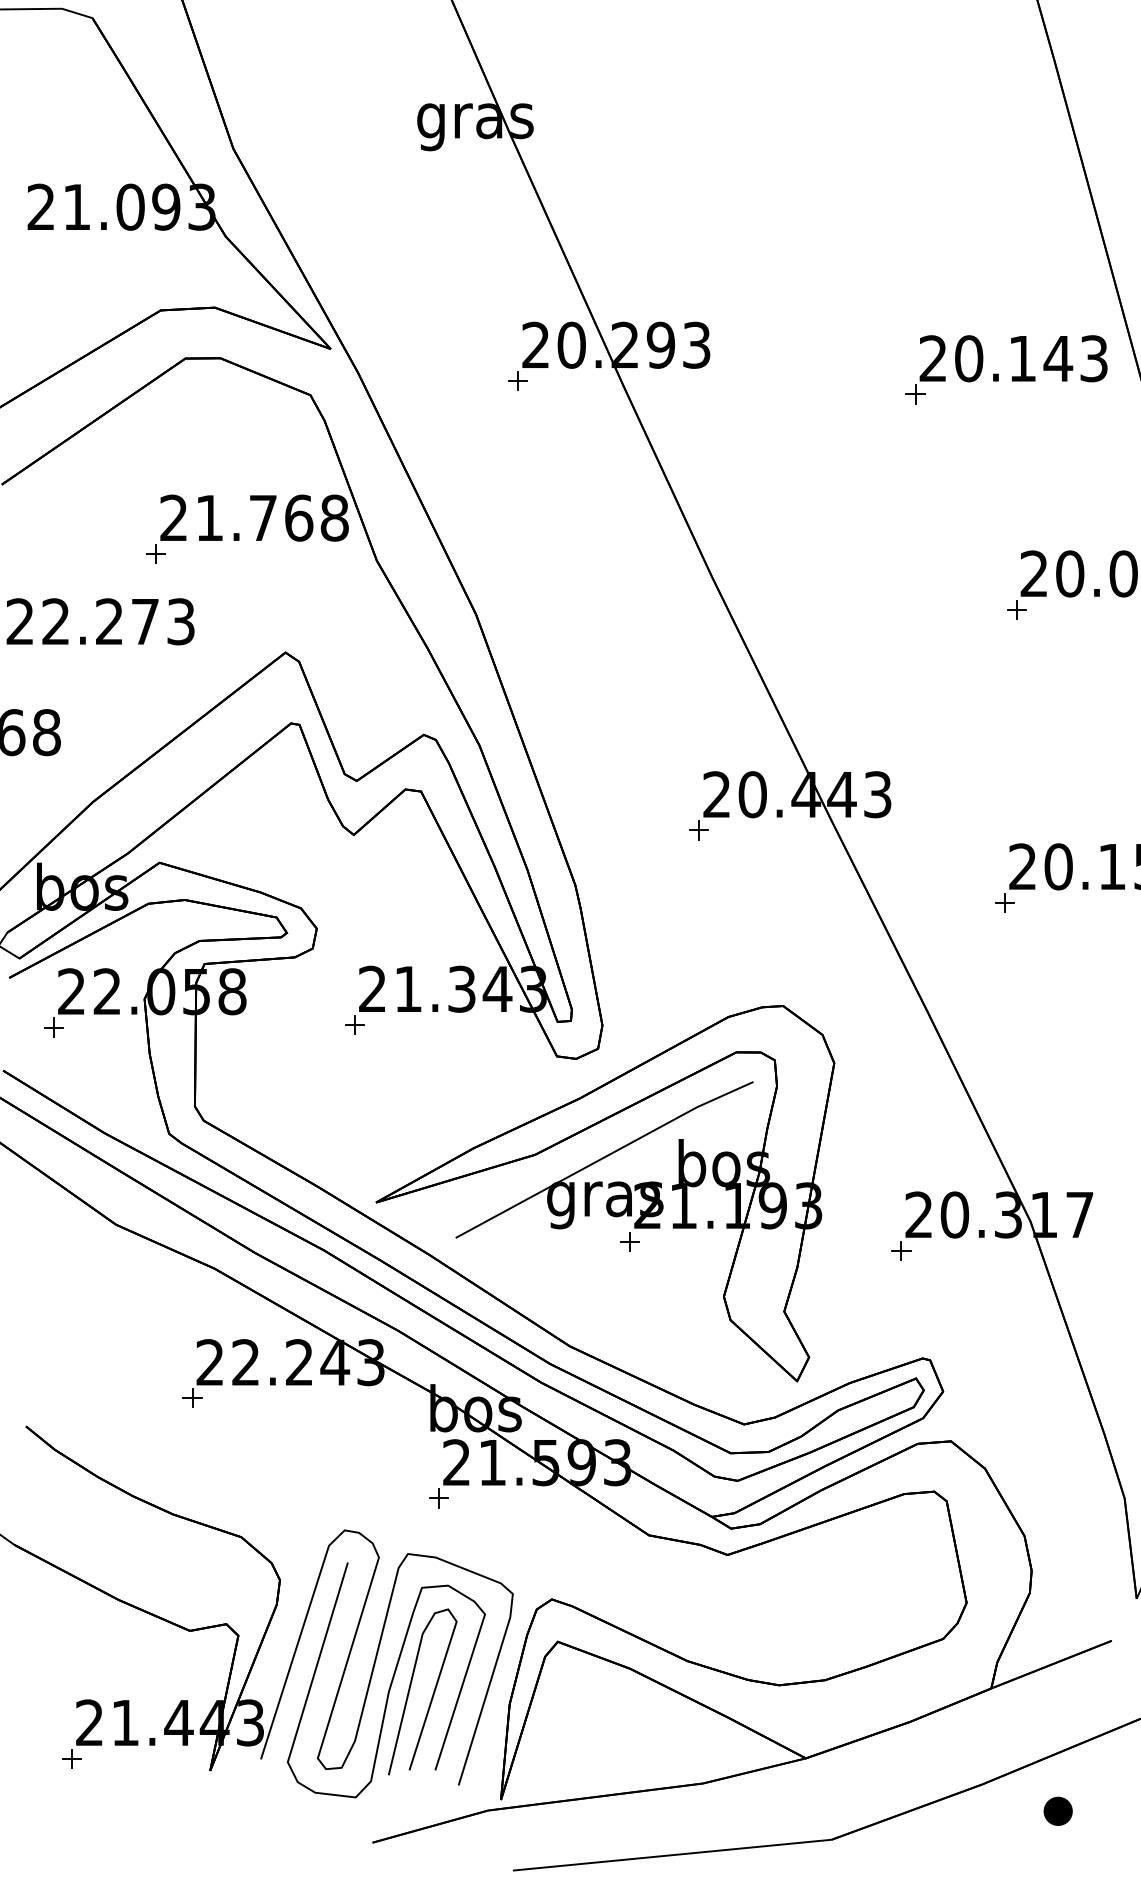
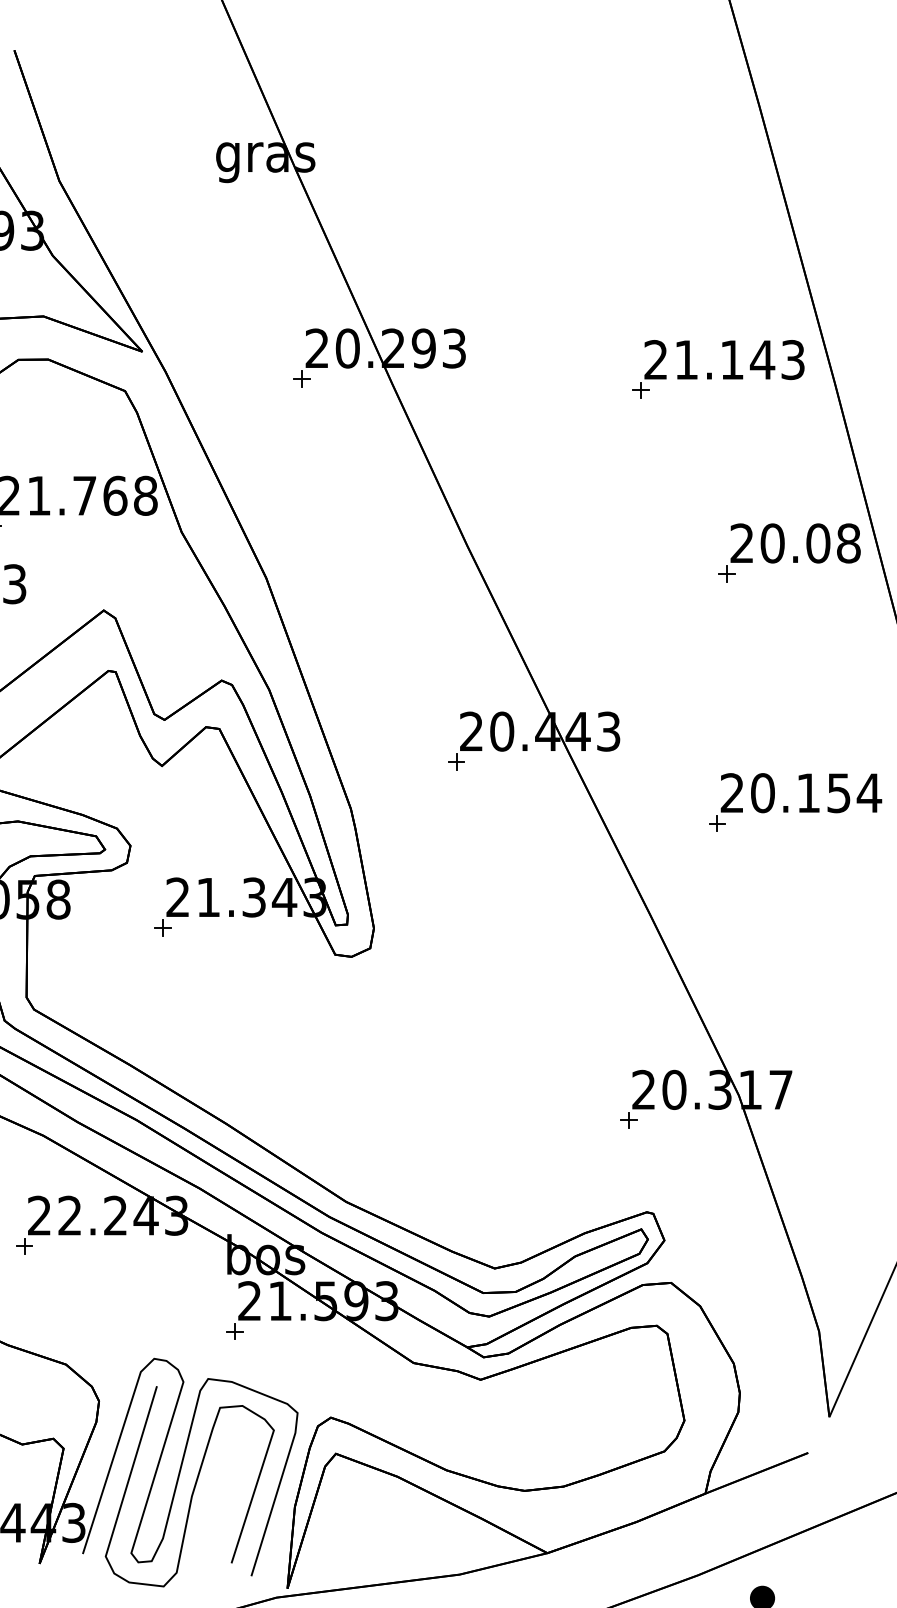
text: (969, 358) -> (686, 359), 20.143 -> 21.143
part: (605, 1193) -> (376, 1071), removed
curve: (432, 1694) -> (229, 1498), removed

